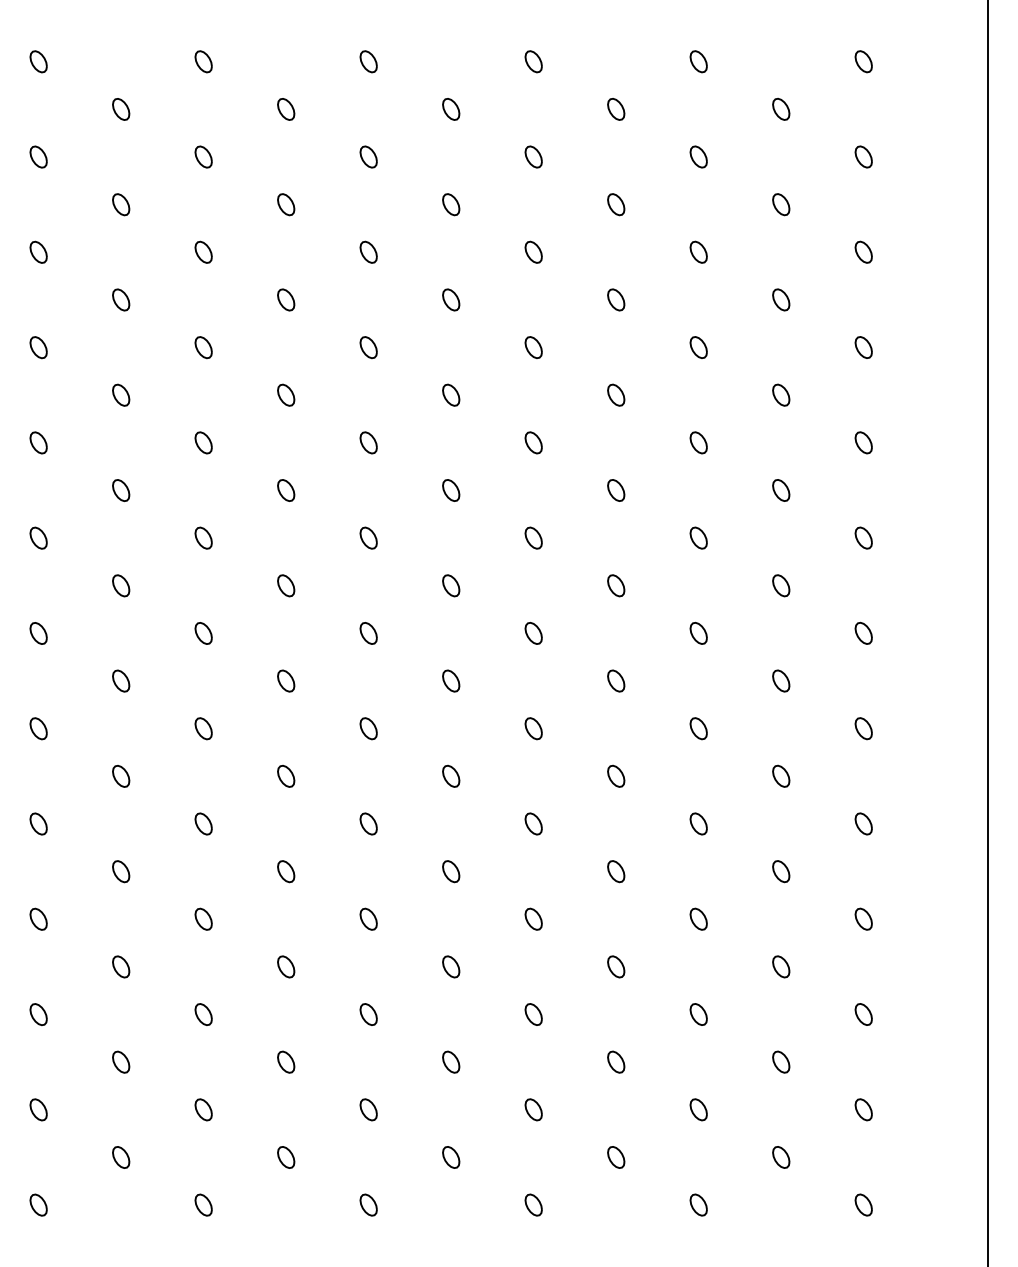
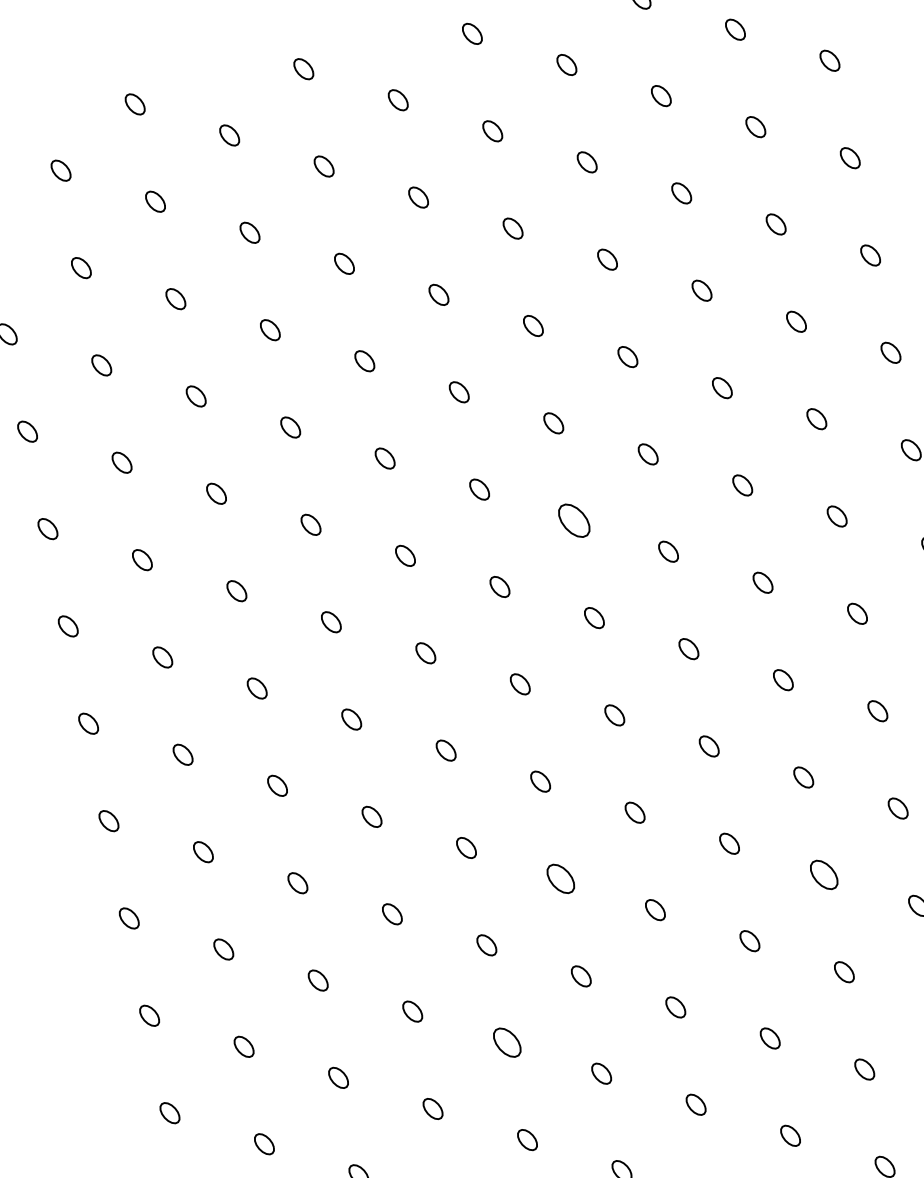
part: (533, 537) -> (573, 520), size x1.6
part: (451, 871) -> (561, 878), size x1.4
part: (698, 918) -> (823, 874), size x1.4
part: (368, 1014) -> (506, 1042), size x1.4

